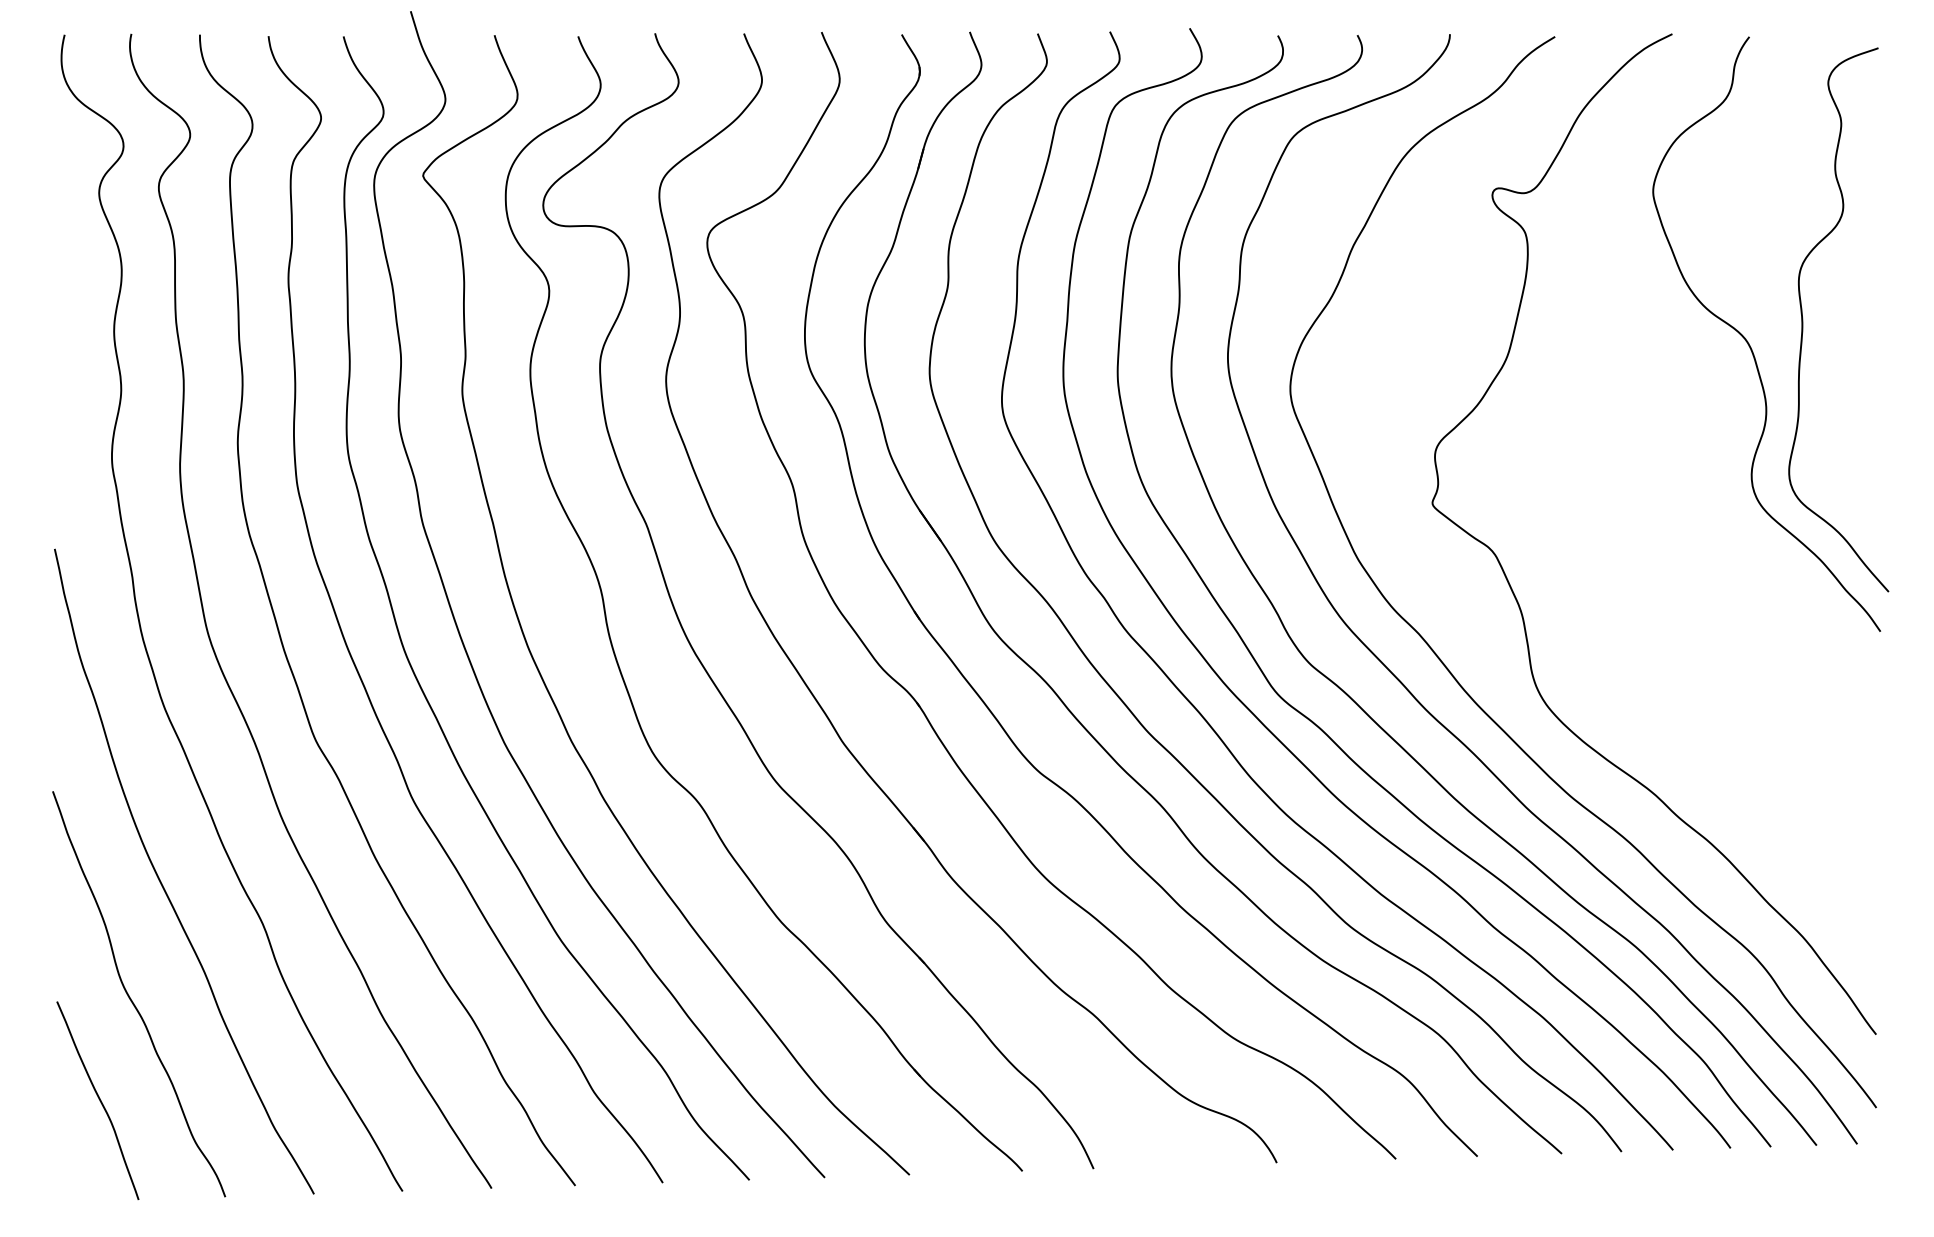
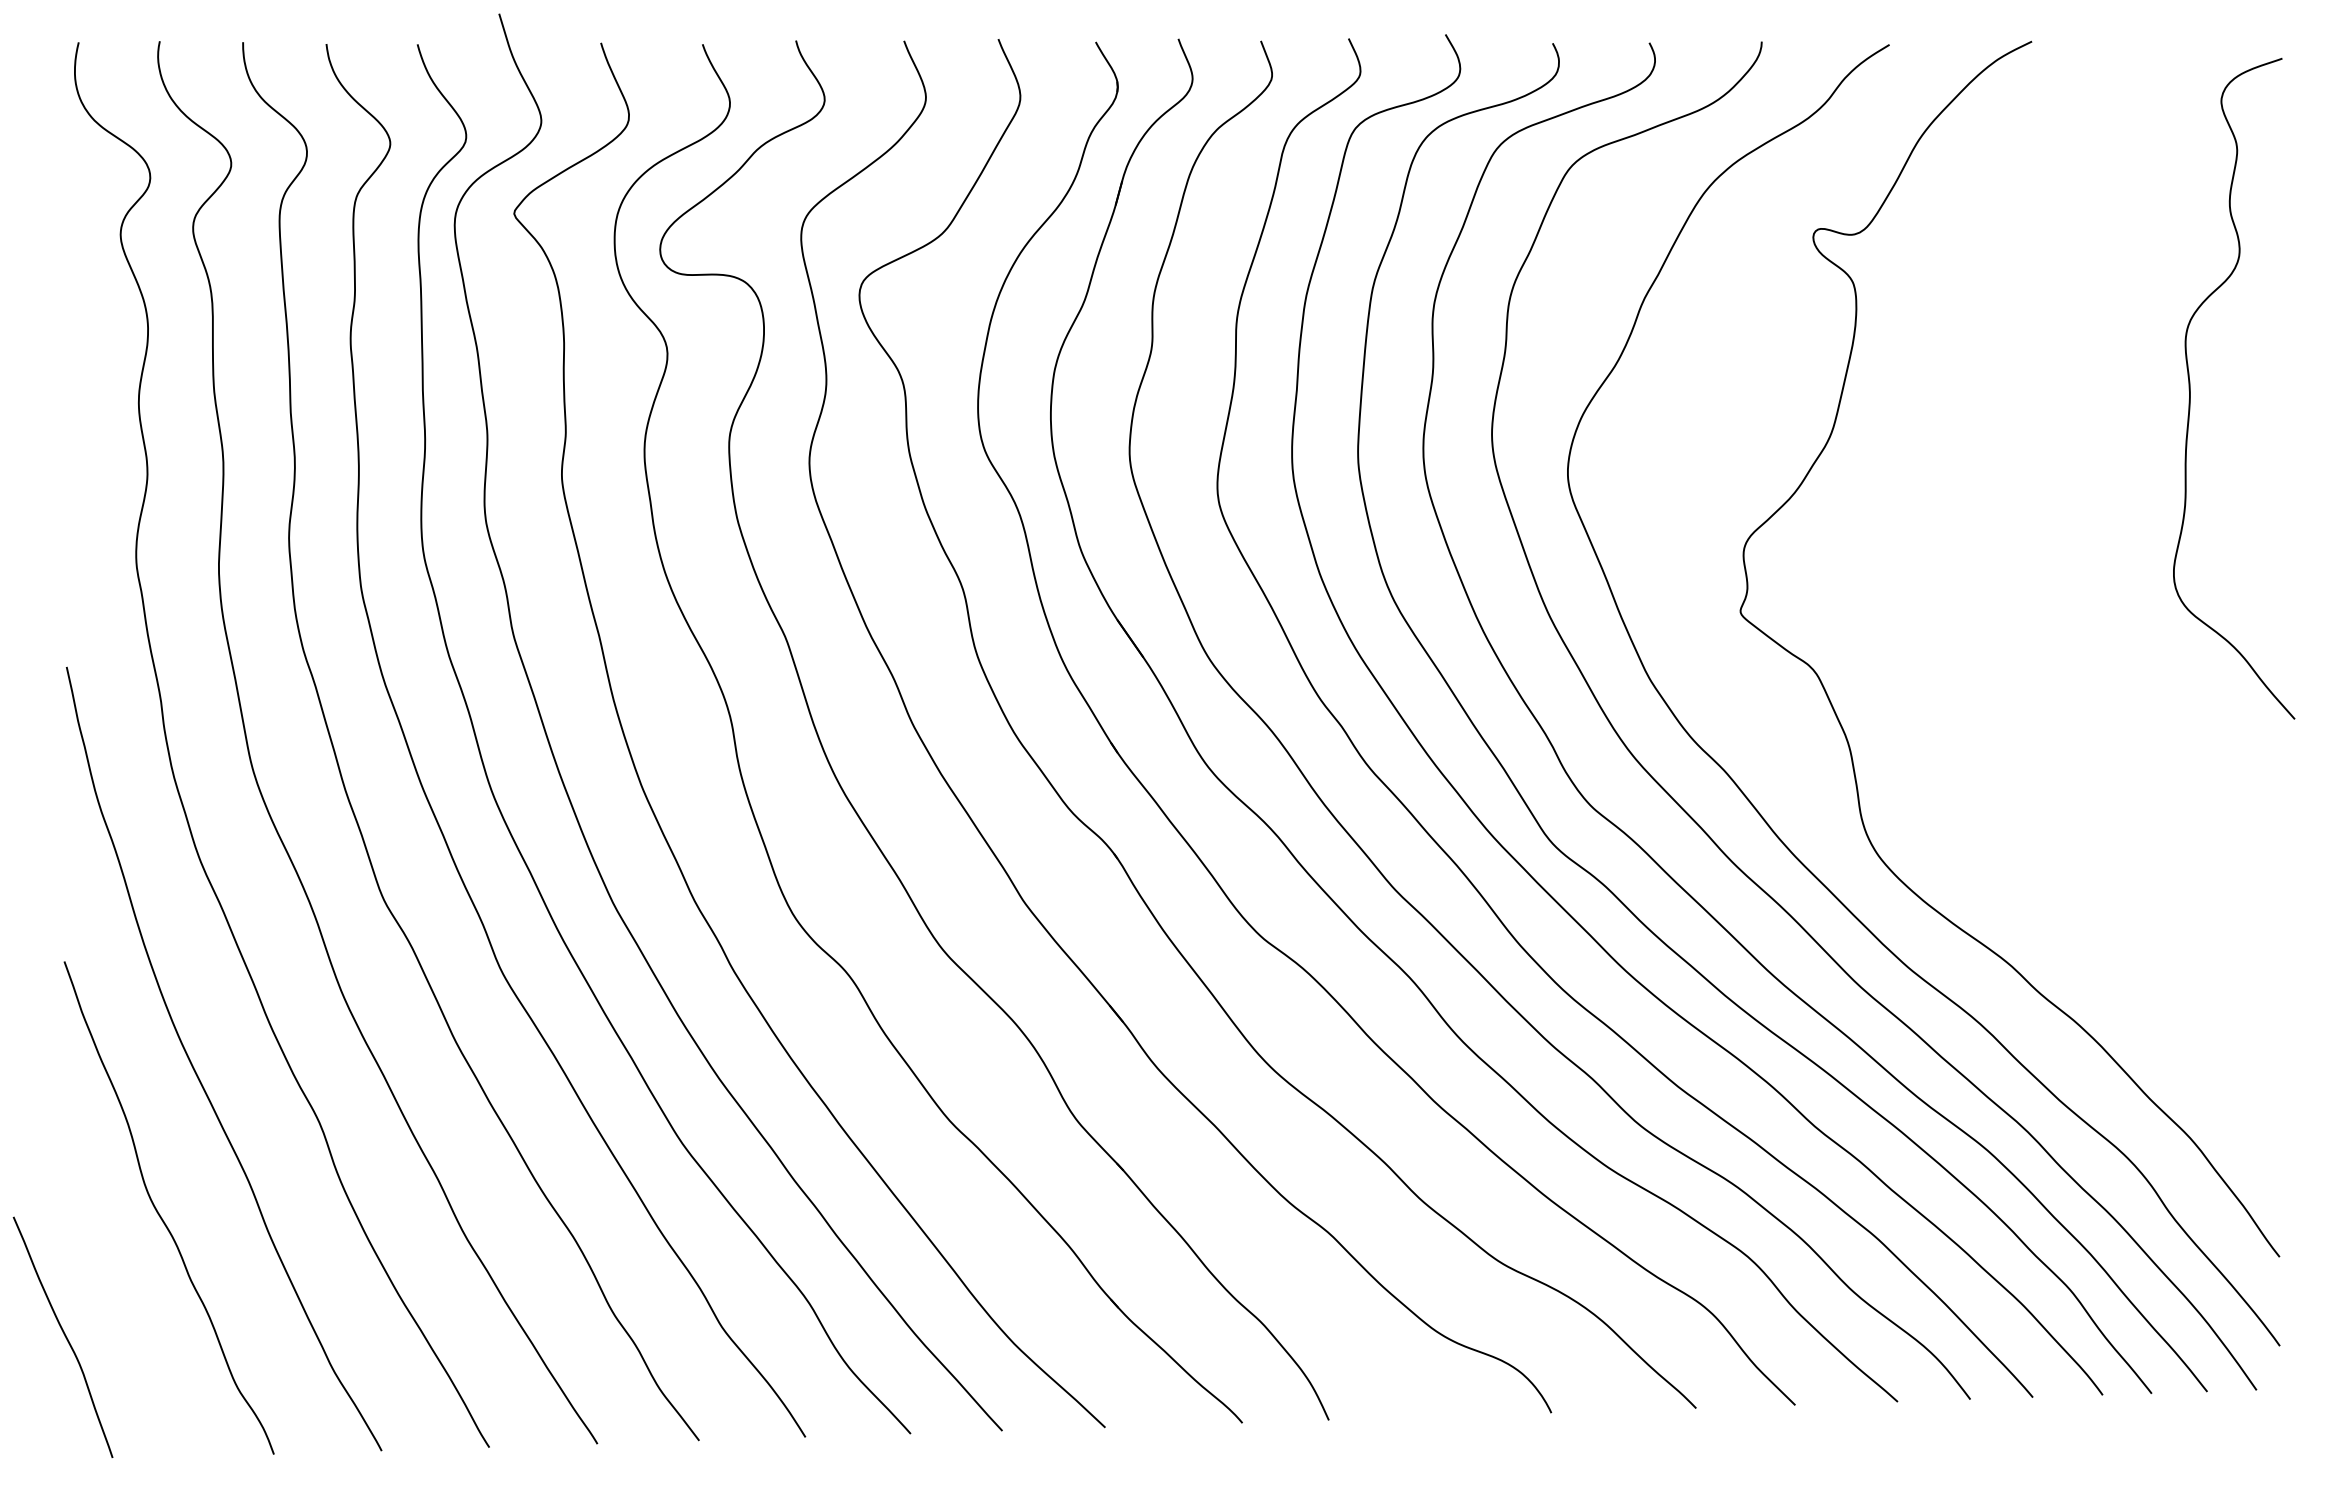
curve: (1748, 341) -> (2124, 415), removed
curve: (99, 1100) -> (64, 1336), moved

